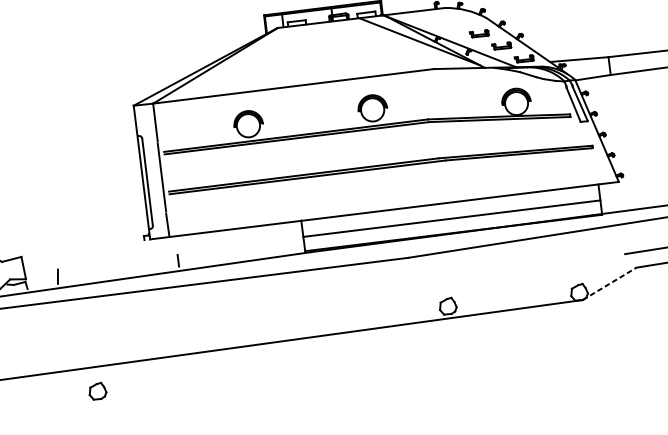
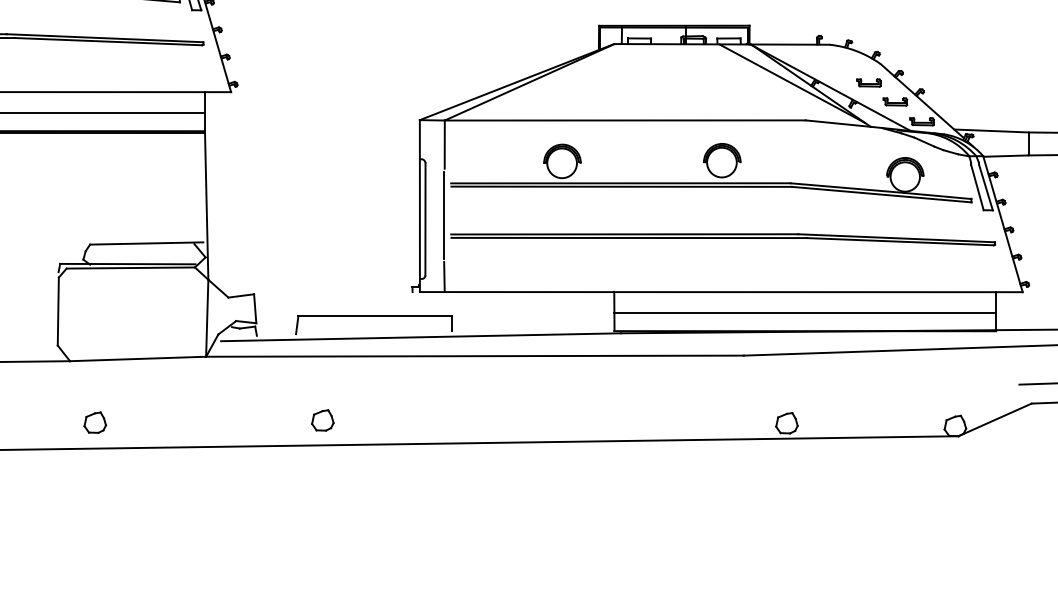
line: (117, 261) -> (375, 315), added
line: (609, 283) -> (995, 419), dashed -> solid
part: (97, 391) -> (322, 420), moved

